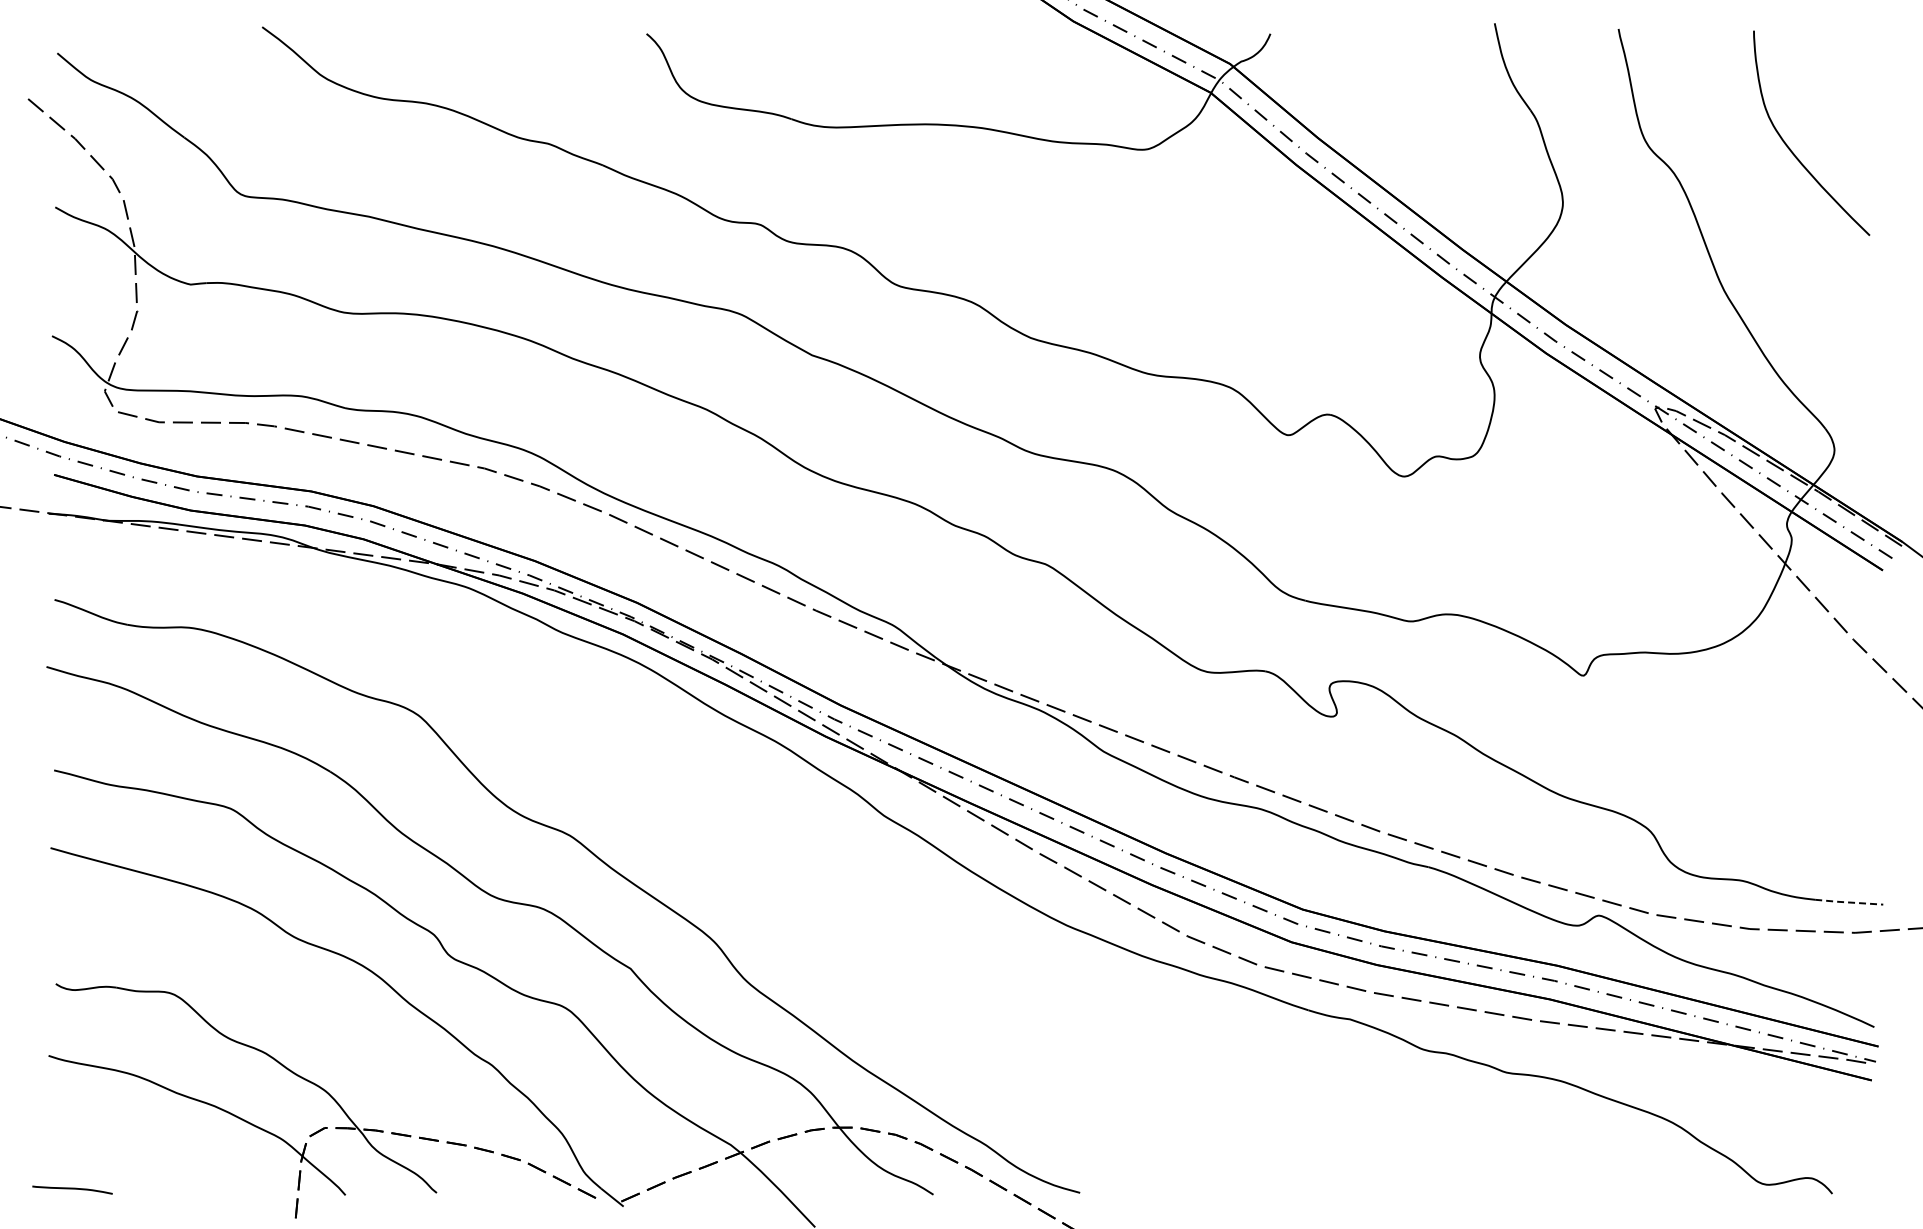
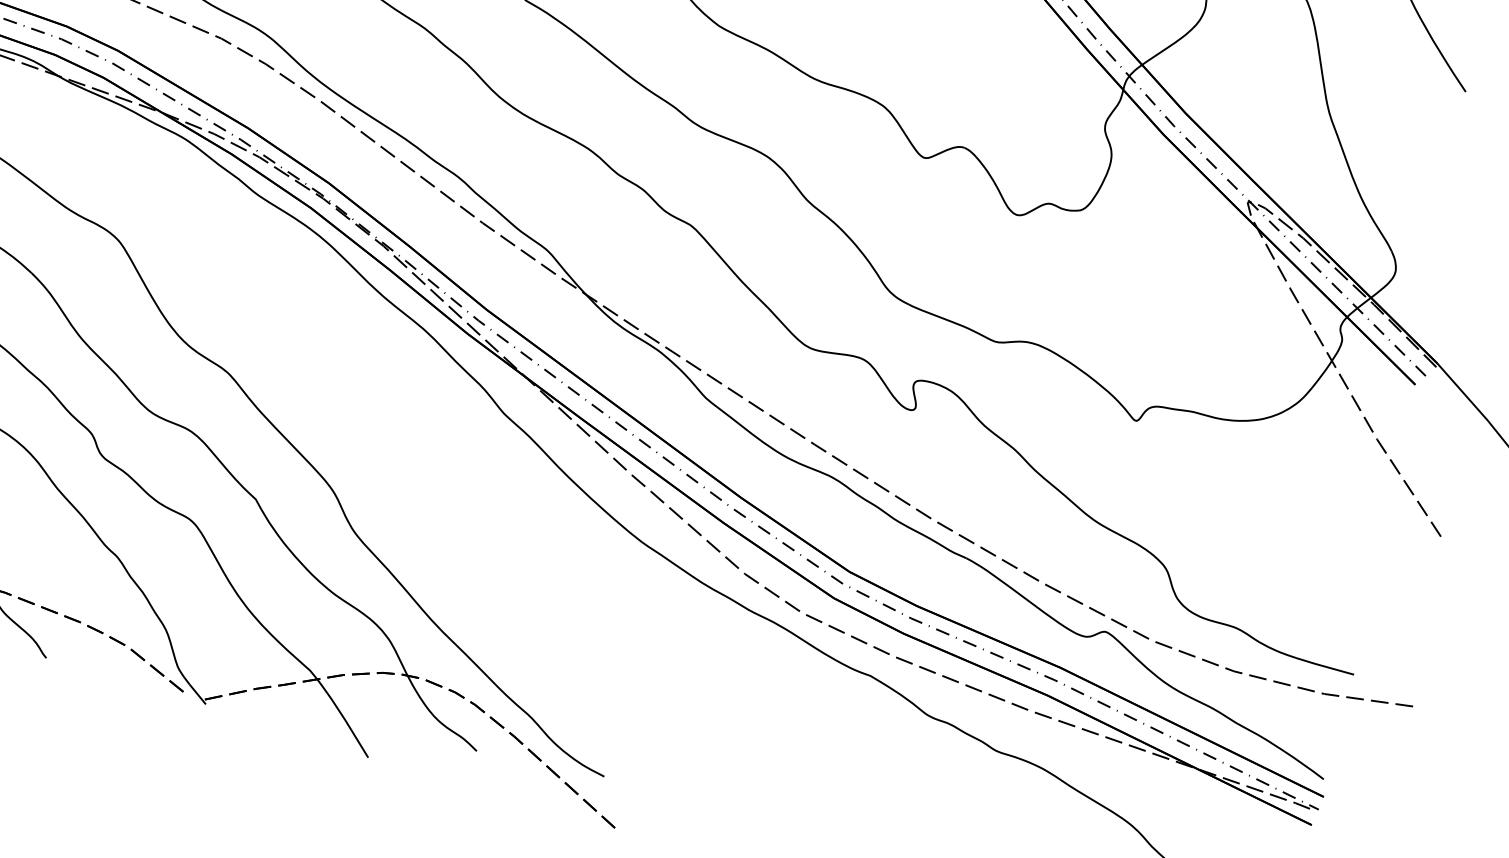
line: (1848, 902) -> (1324, 666), dashed -> solid

